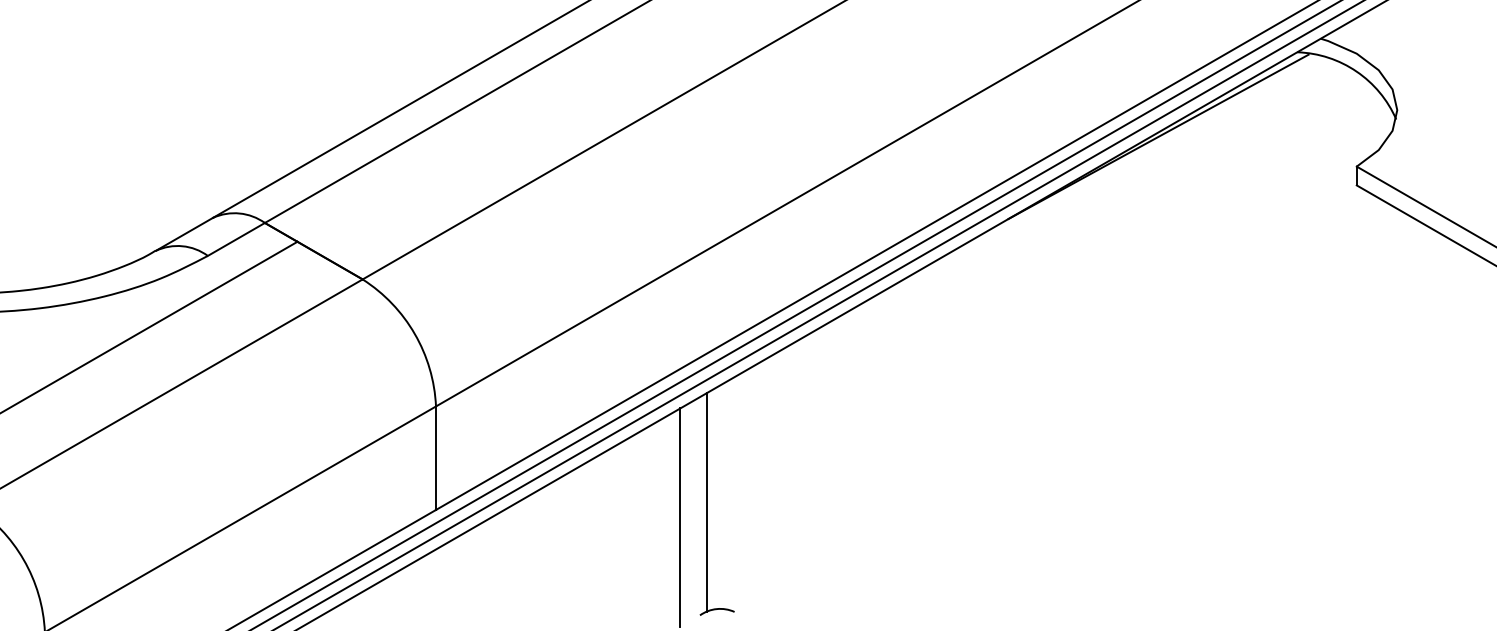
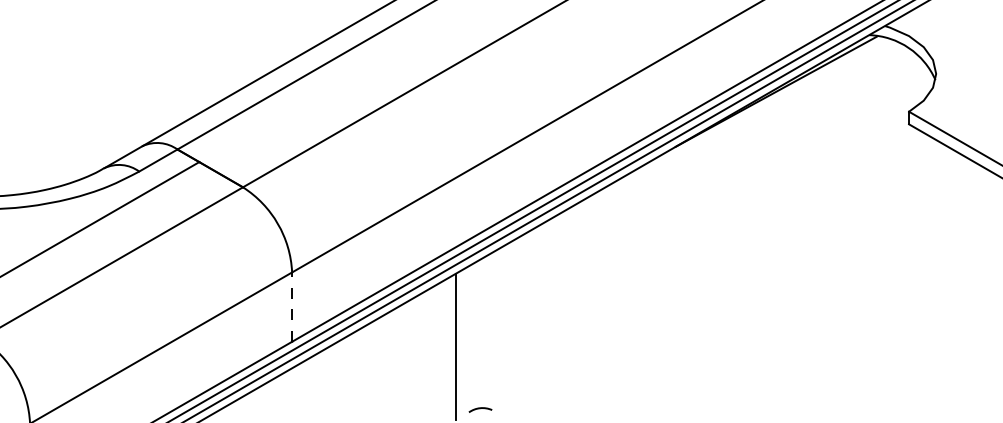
line: (436, 458) -> (292, 307), solid -> dashed
line: (708, 502) -> (474, 336), removed

